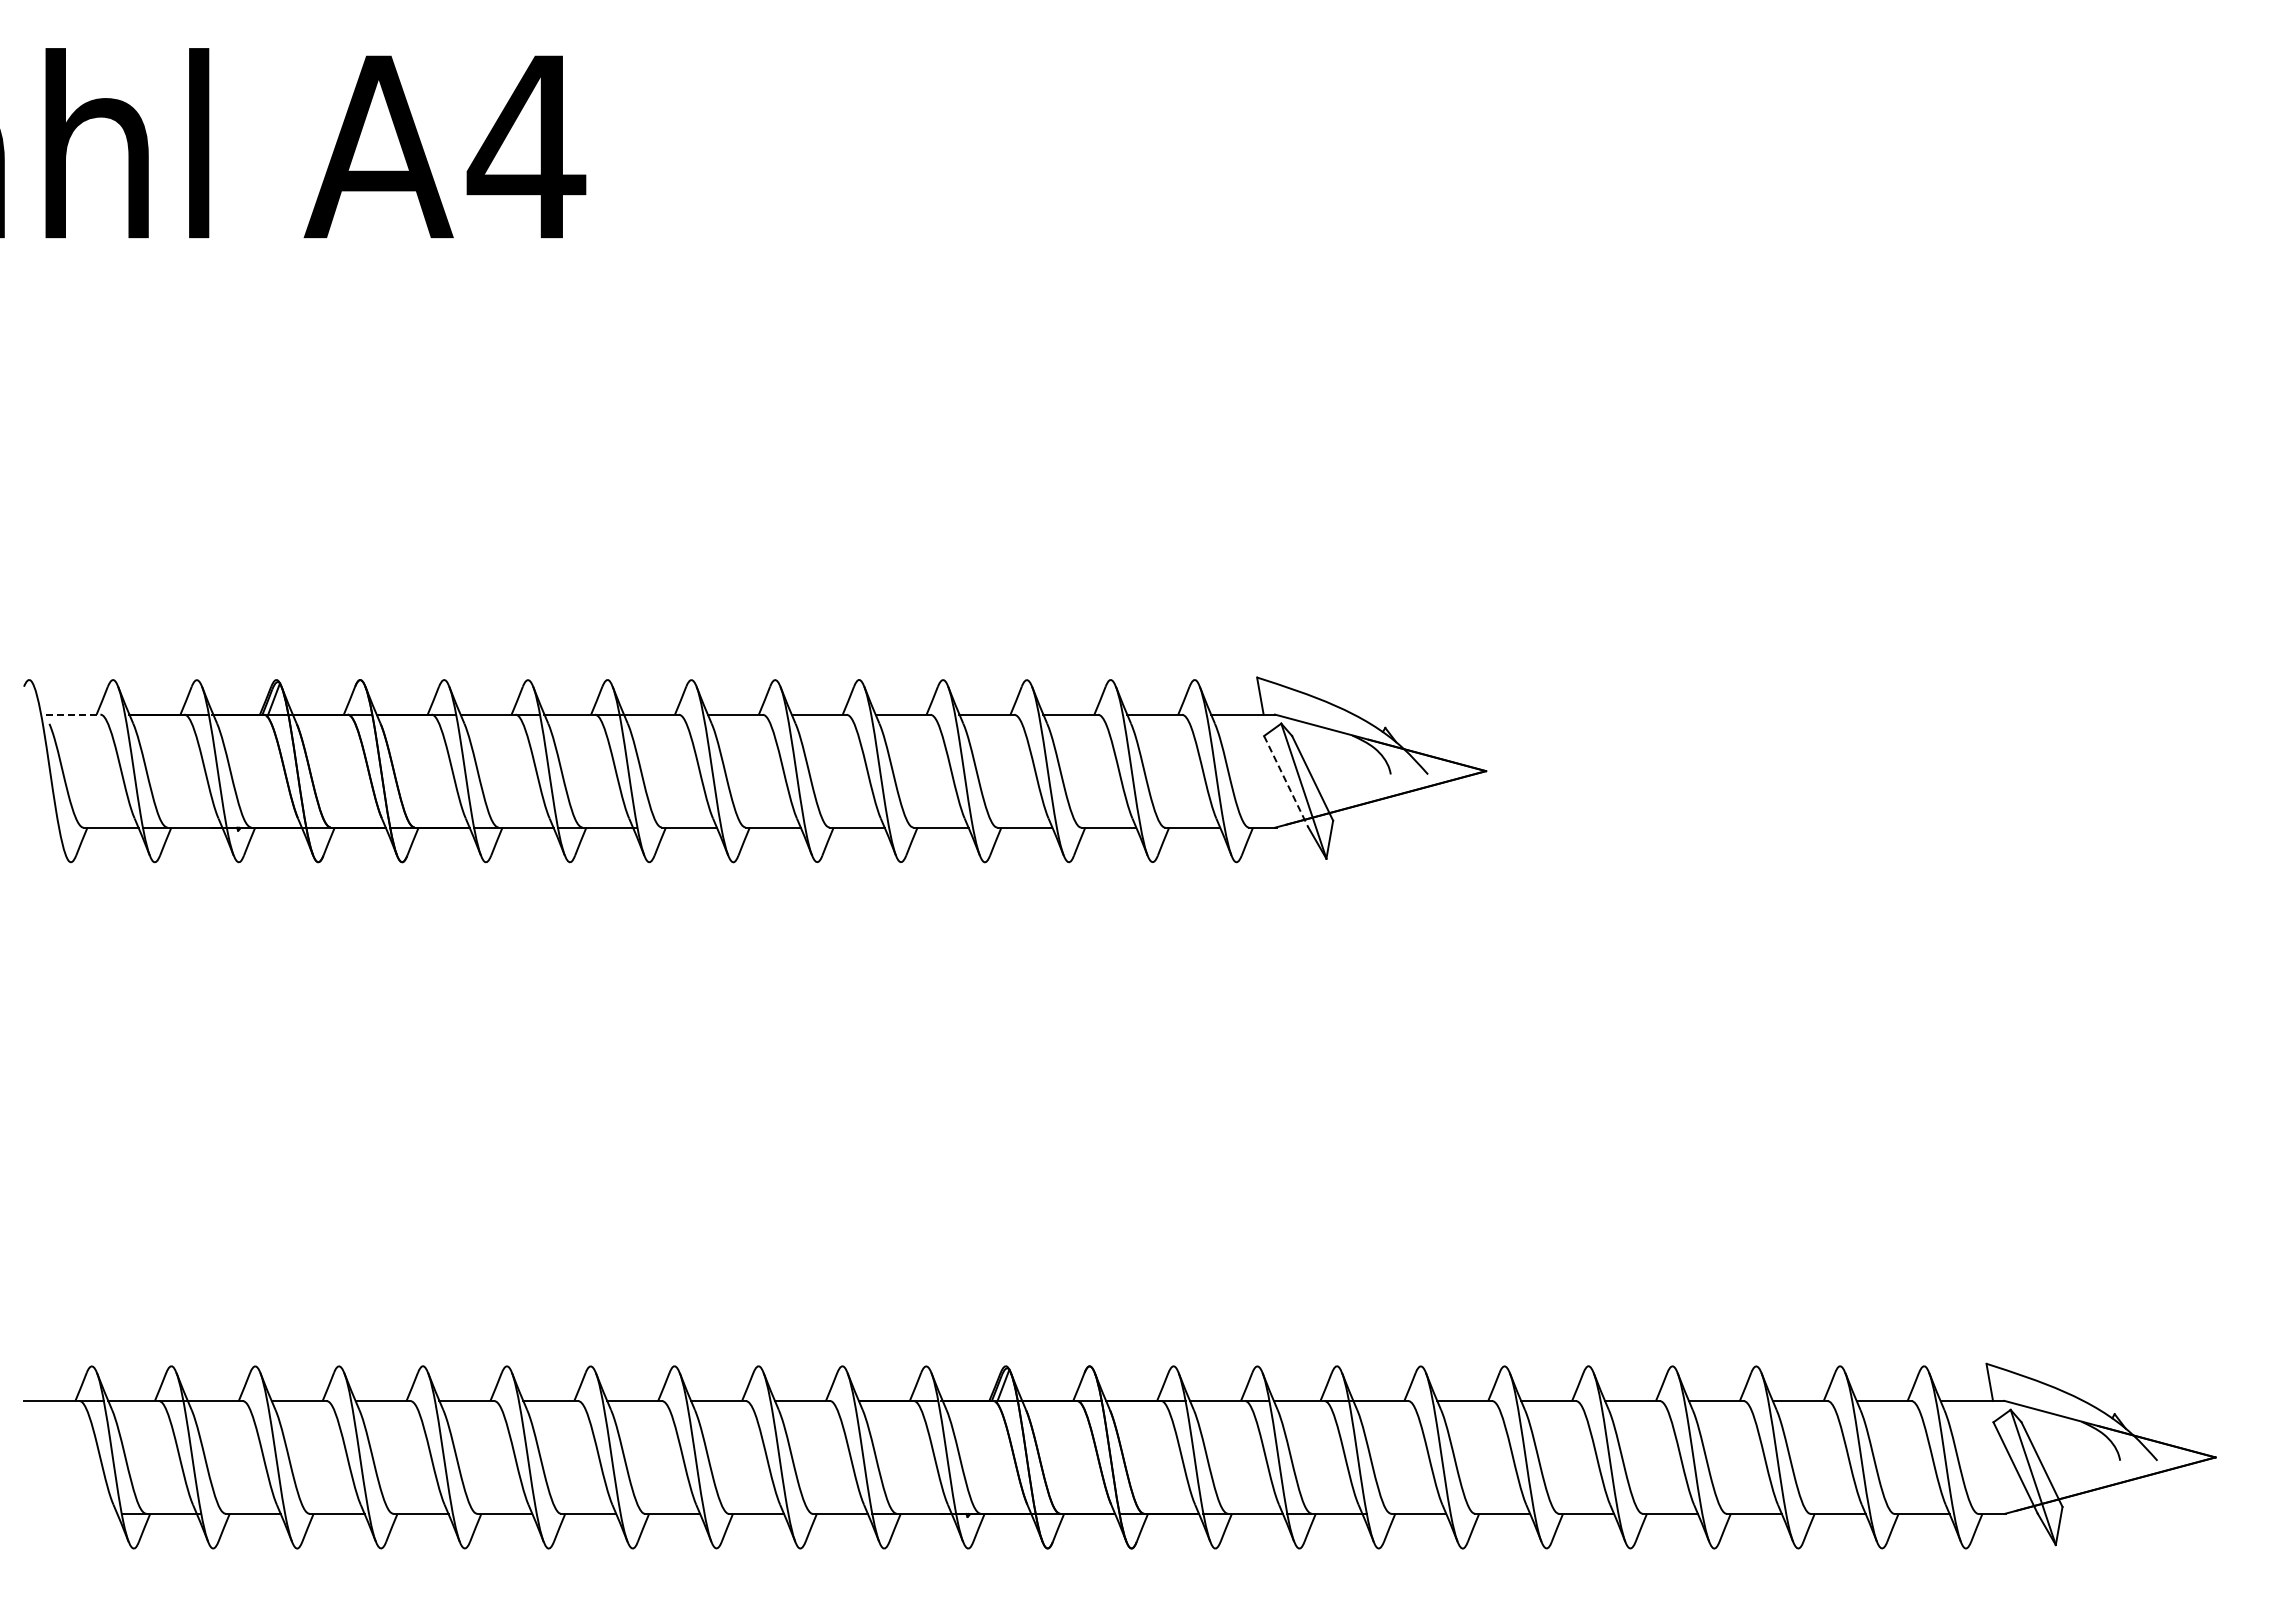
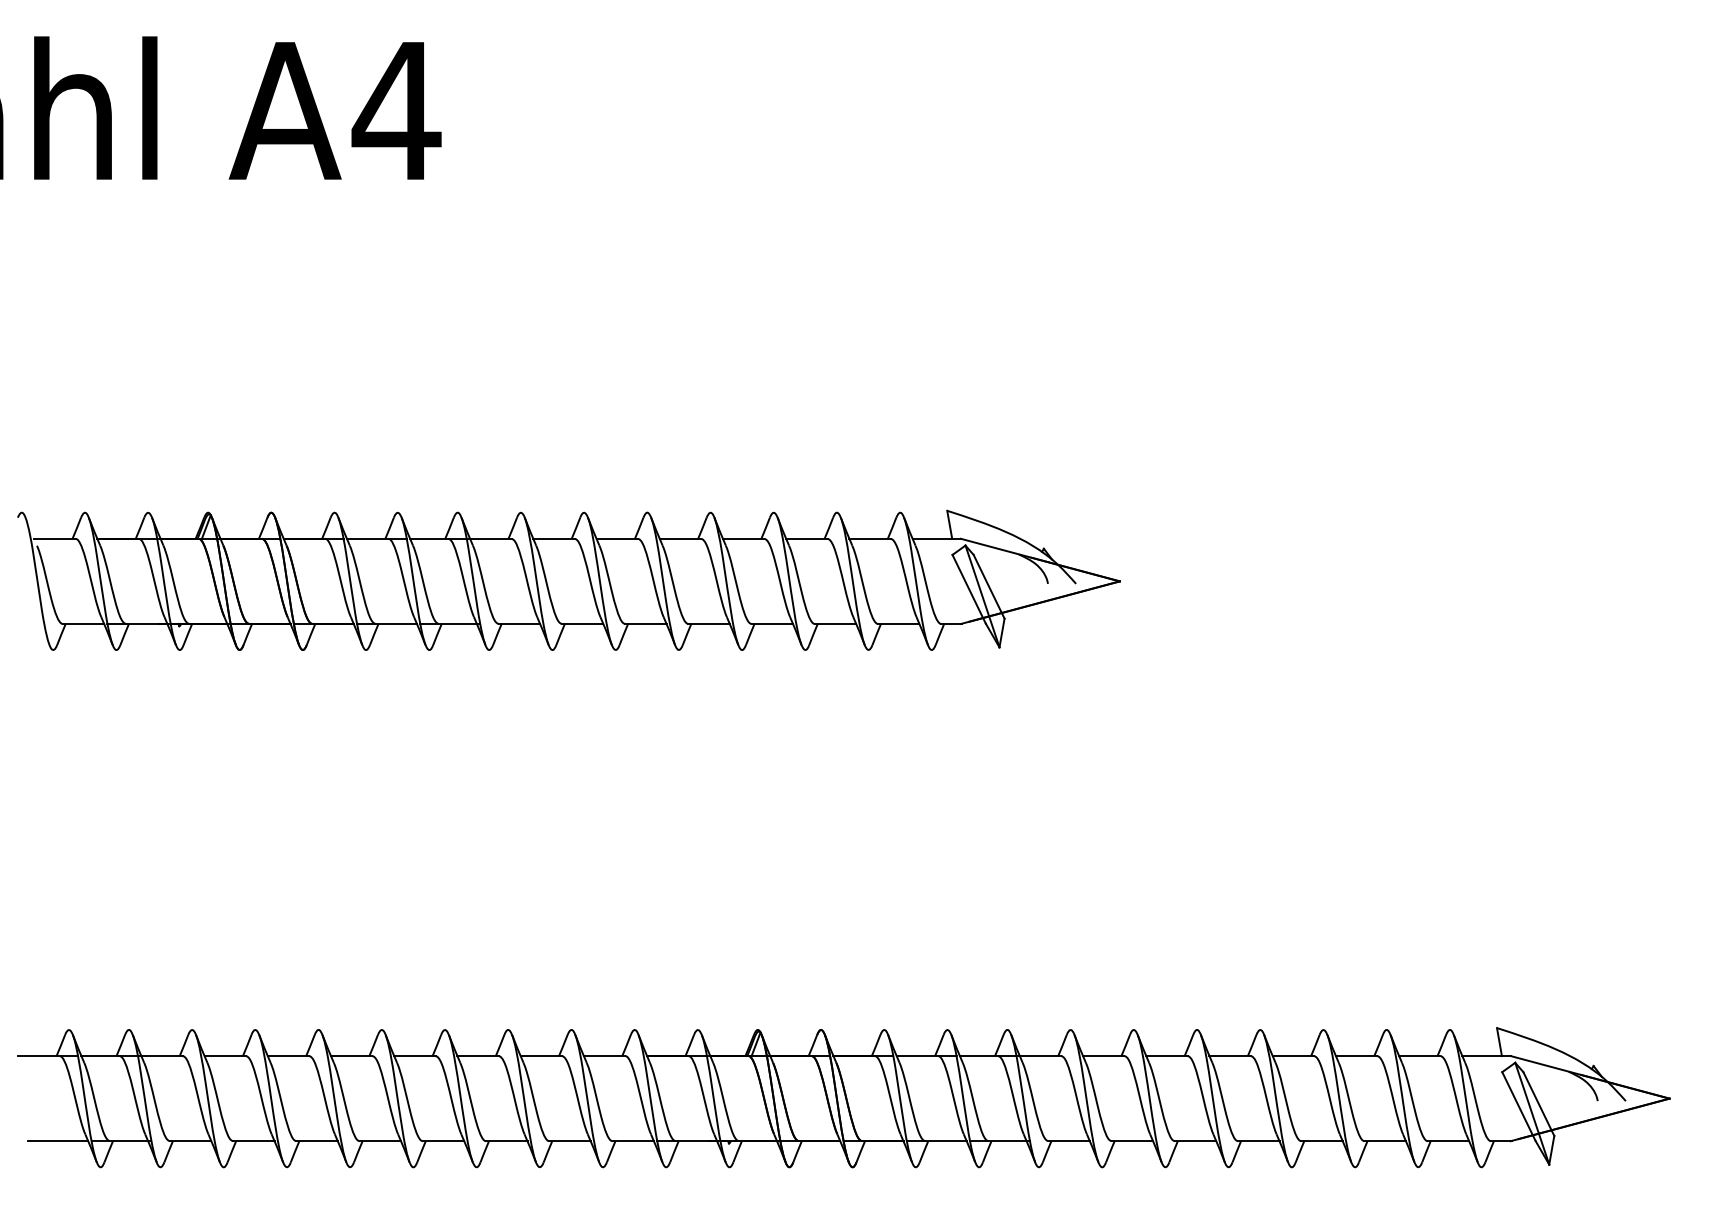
line: (73, 714) -> (55, 538), dashed -> solid
line: (1286, 781) -> (969, 589), dashed -> solid
line: (77, 1513) -> (58, 1140), added

